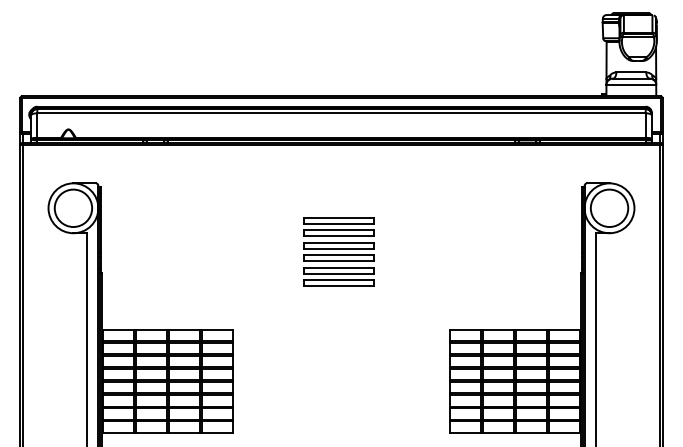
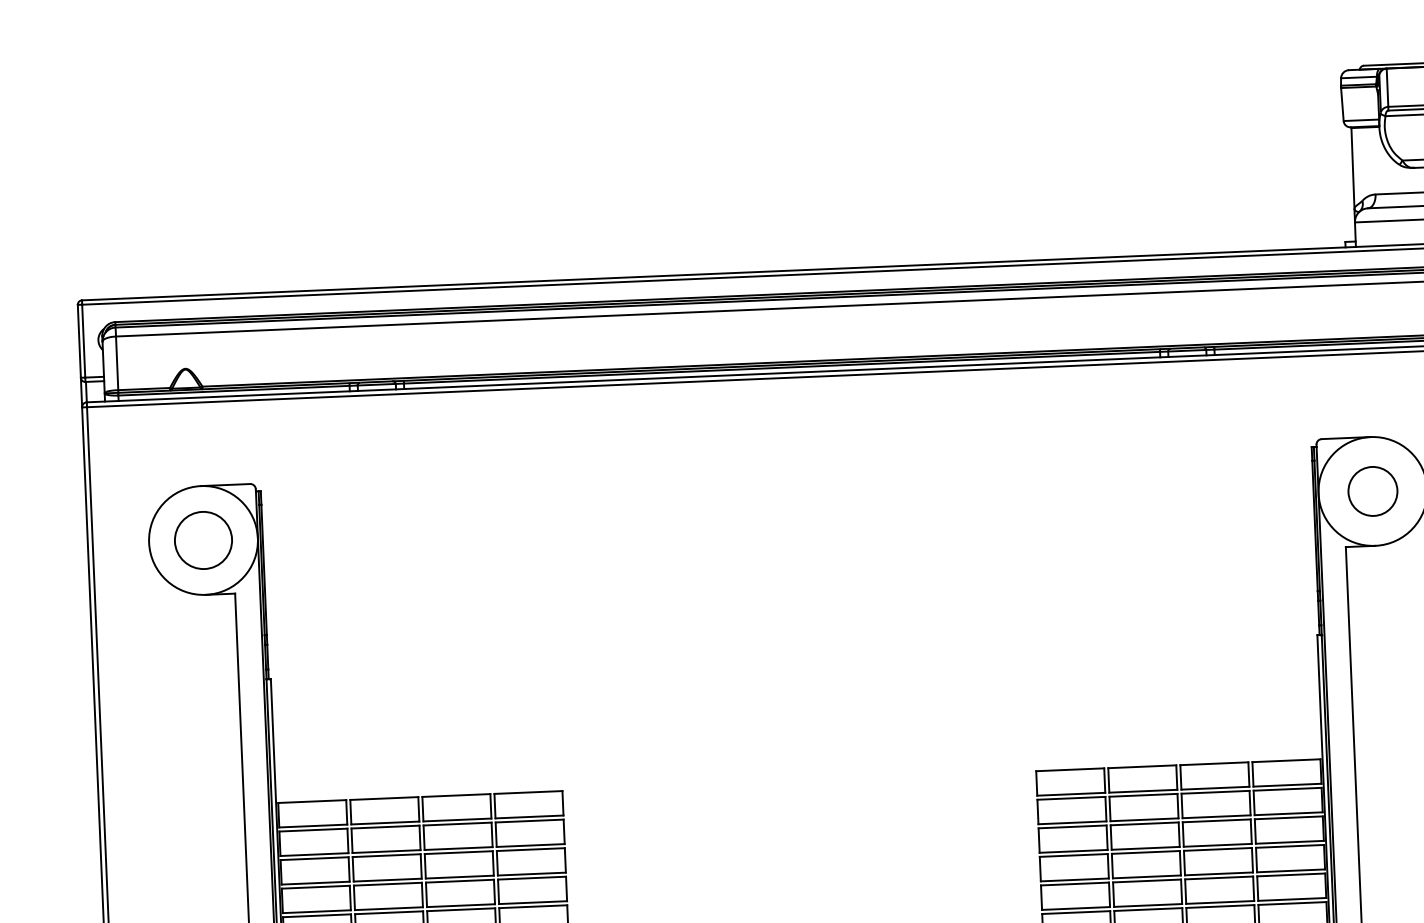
circle: (73, 208) -> (203, 540), size x0.7
circle: (609, 208) -> (1372, 491), size x0.6
part: (338, 251) -> (785, 610), removed

